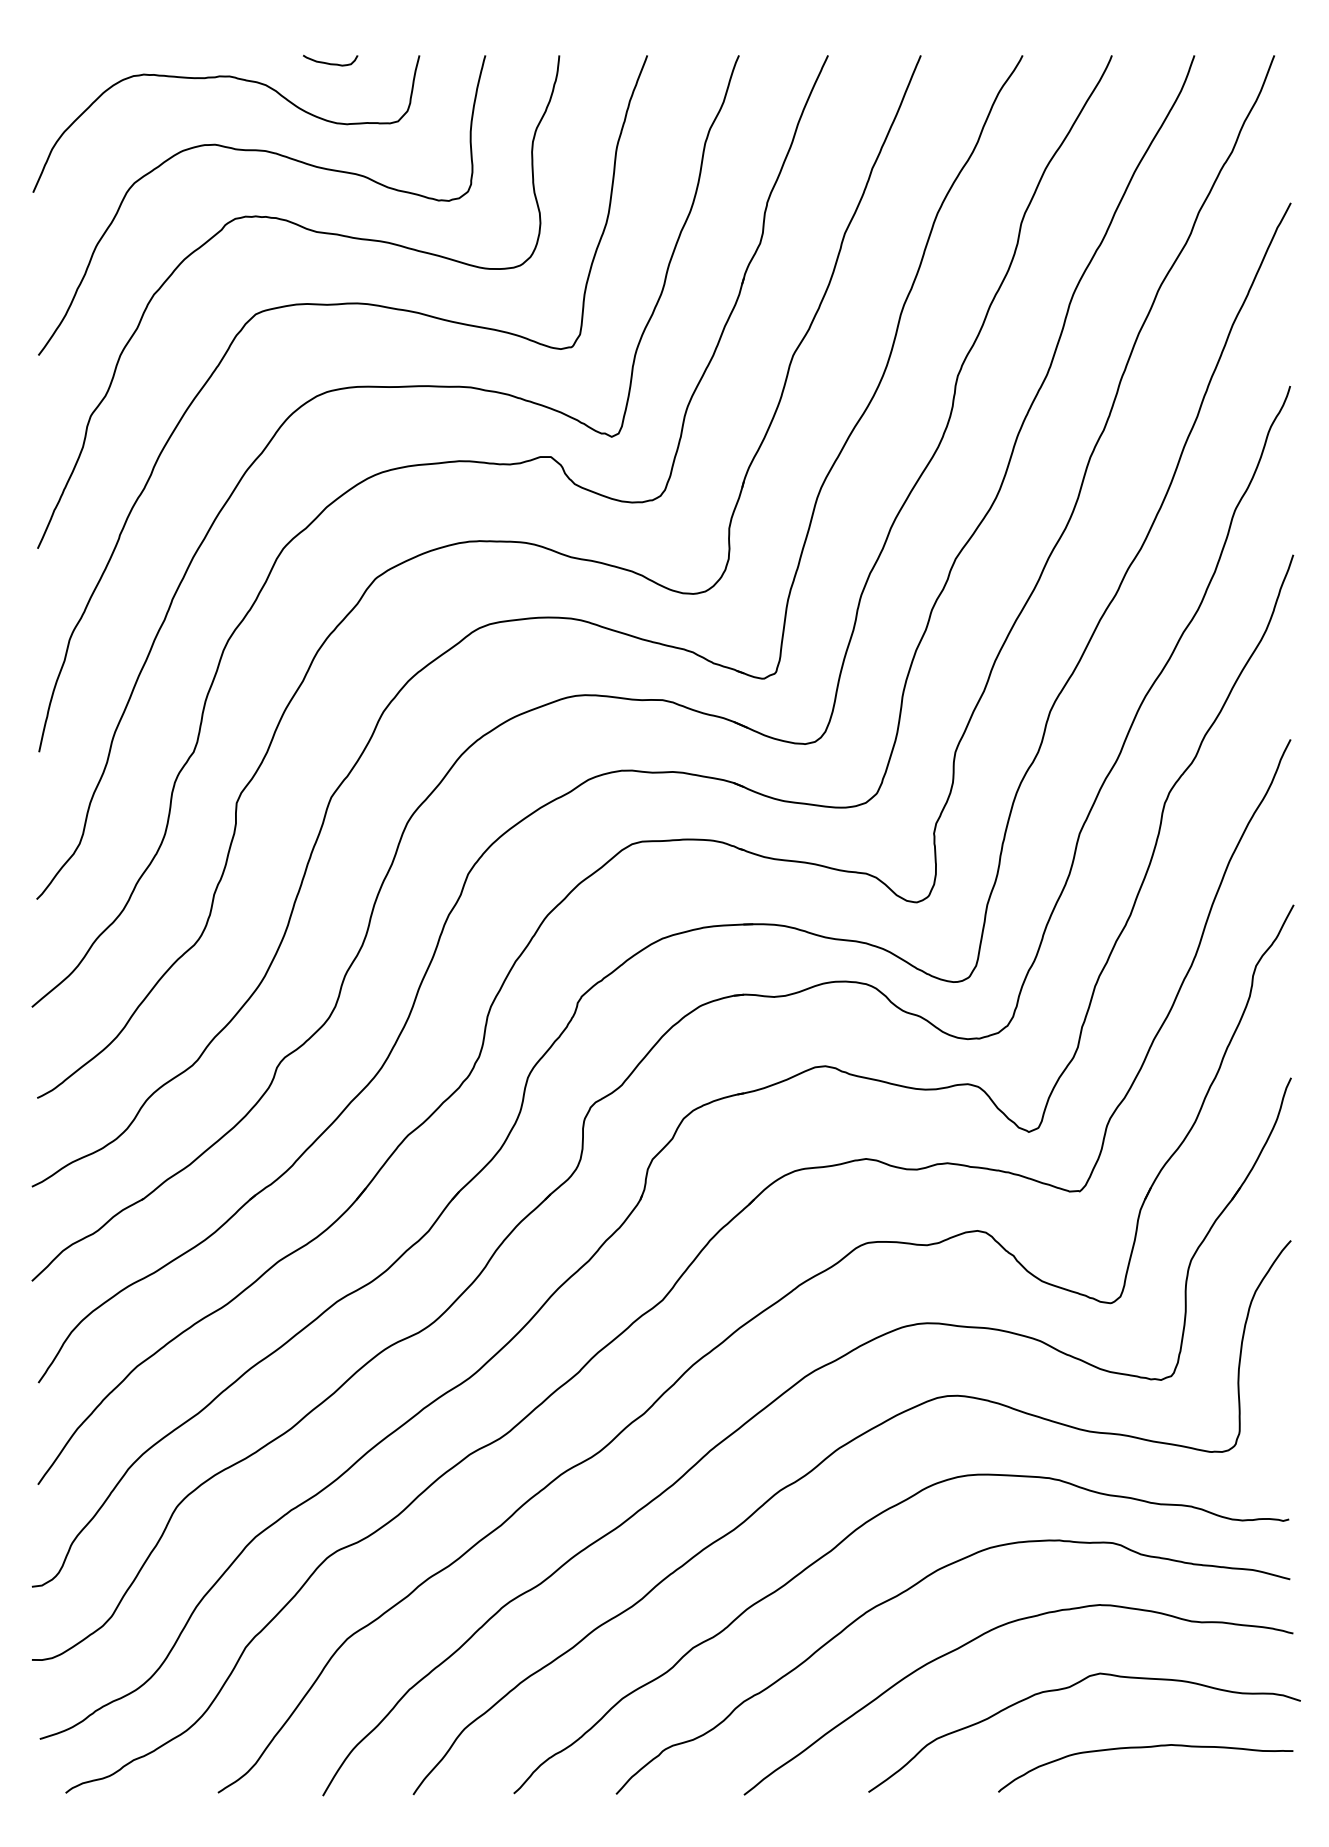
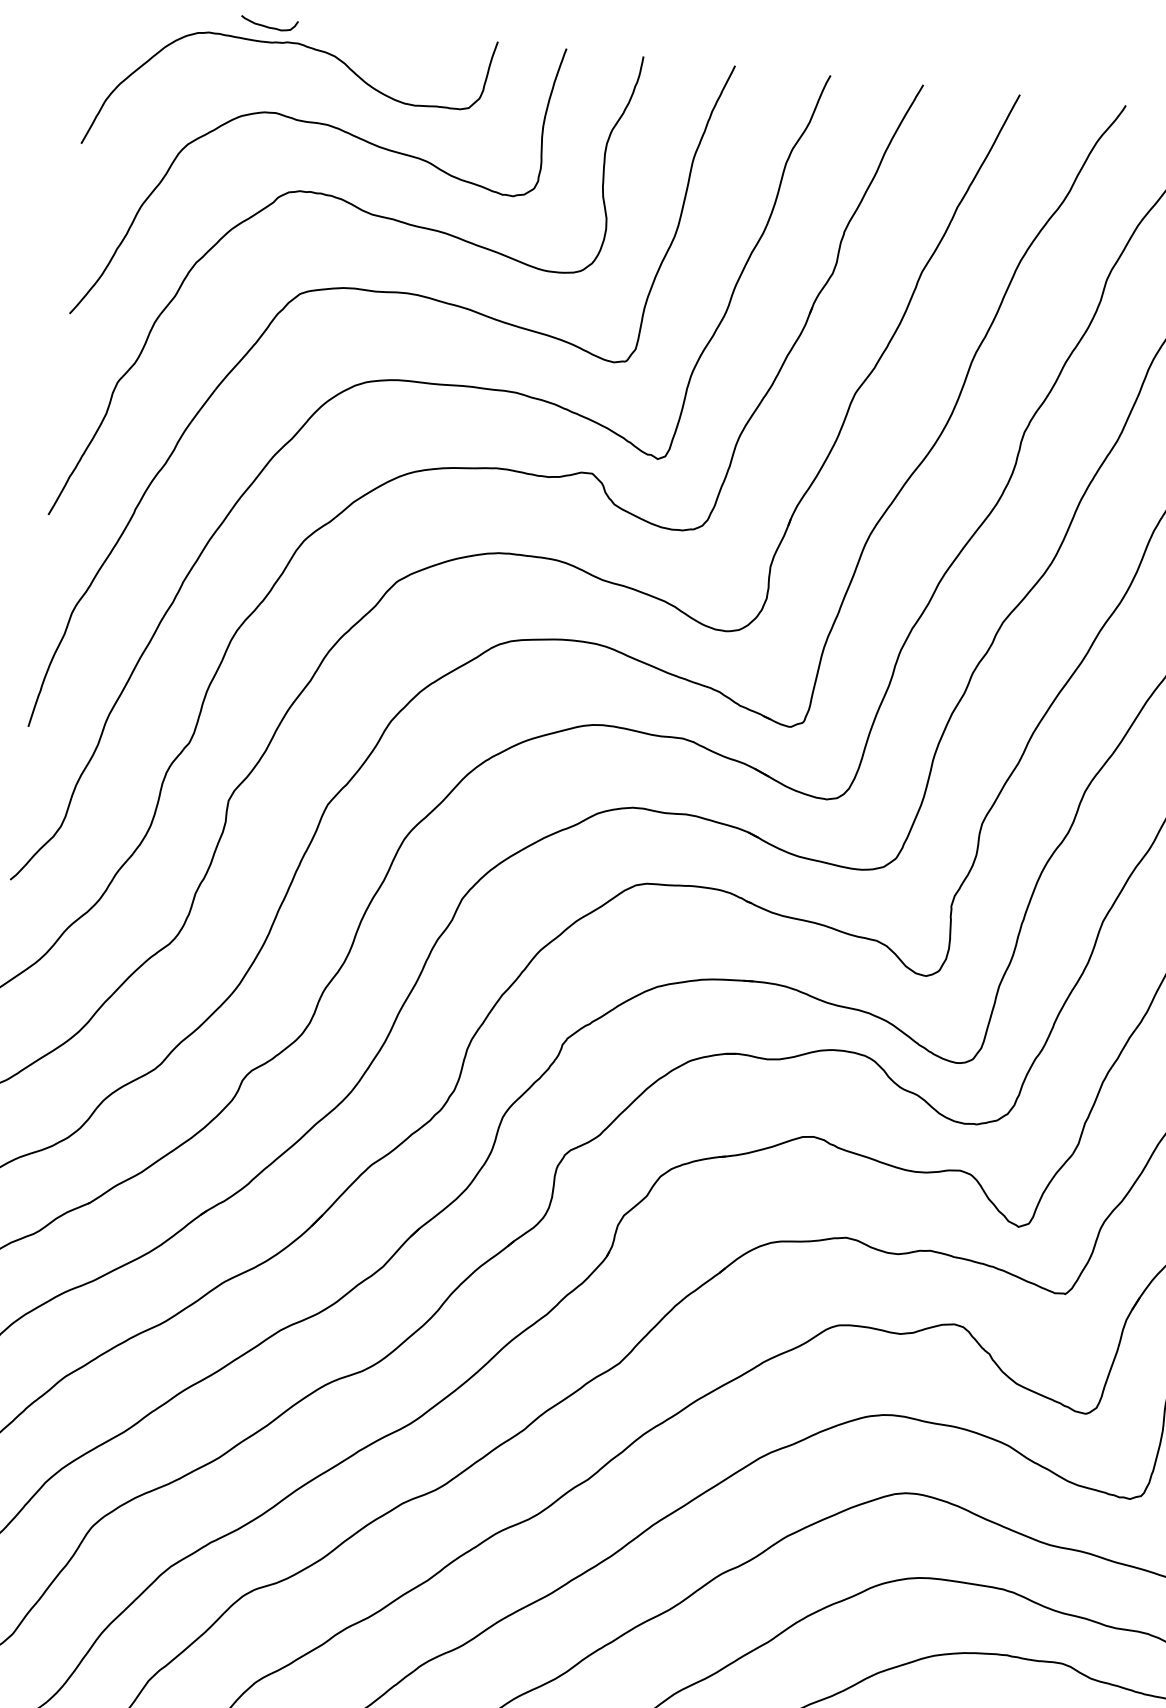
curve: (328, 62) -> (267, 25), moved

